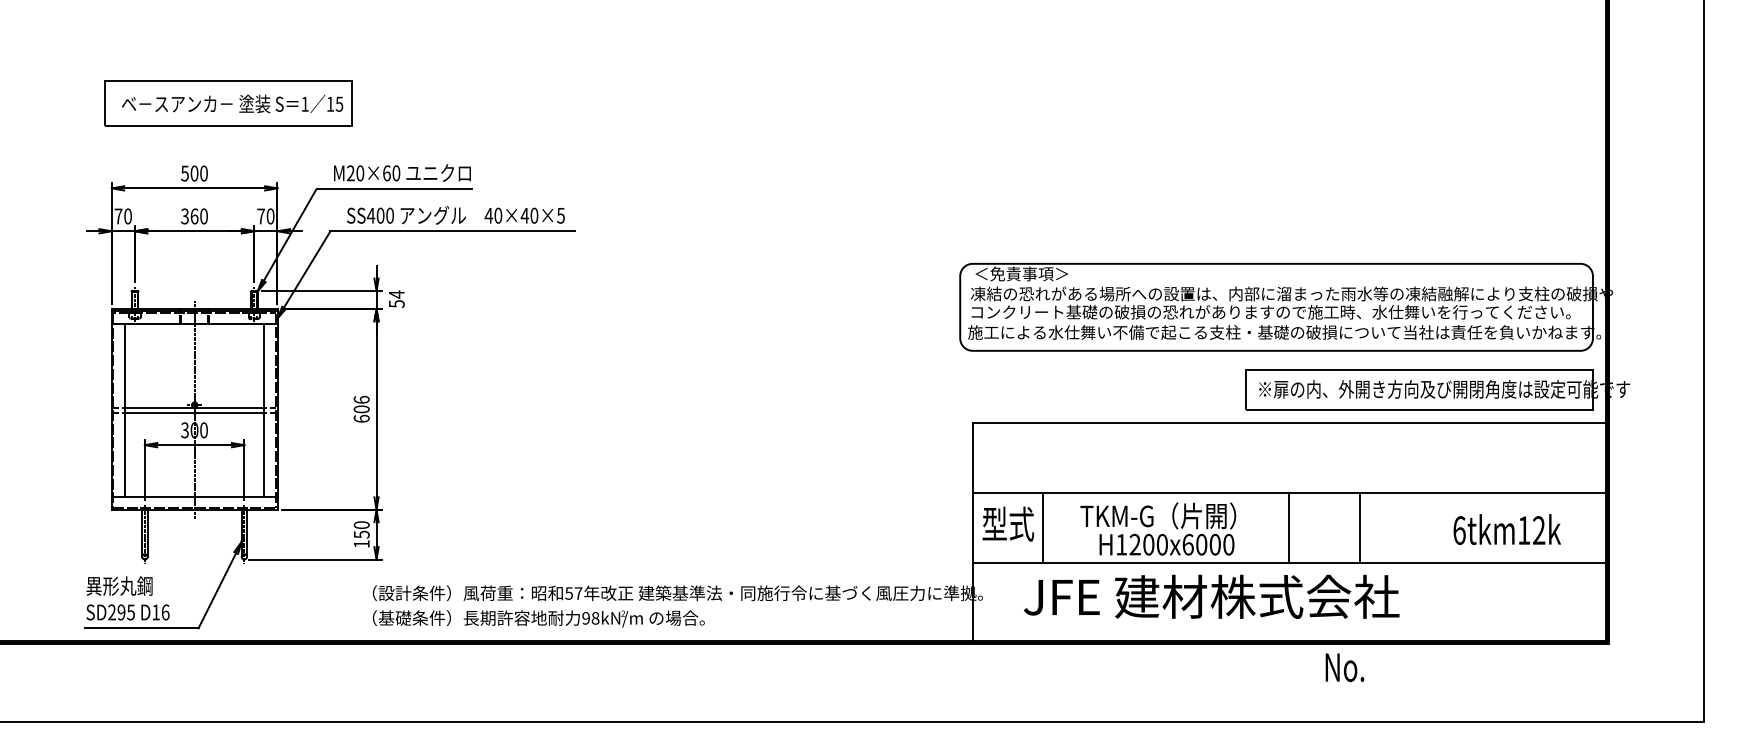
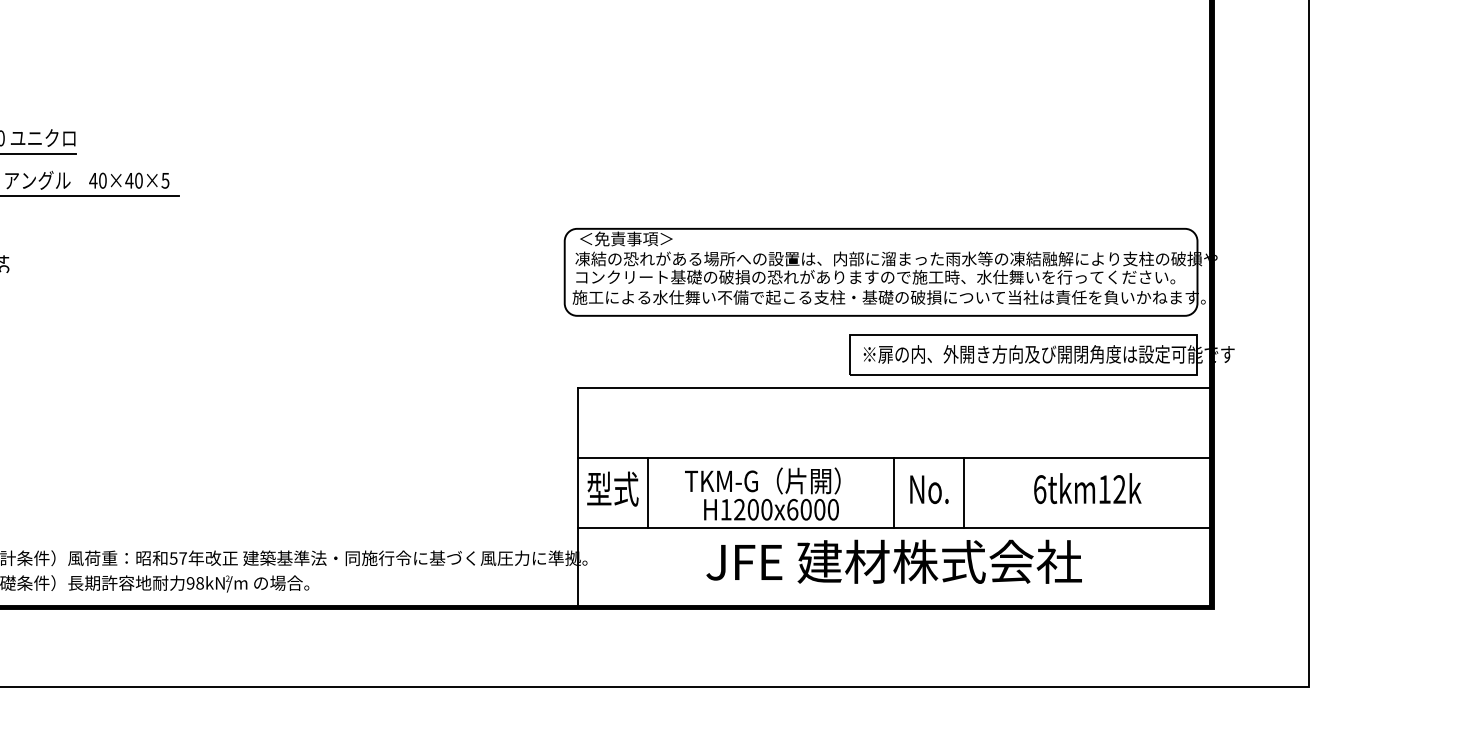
text: (1506, 529) -> (1087, 488), moved
text: (1211, 596) -> (894, 561), moved
text: (1344, 667) -> (929, 489), moved

